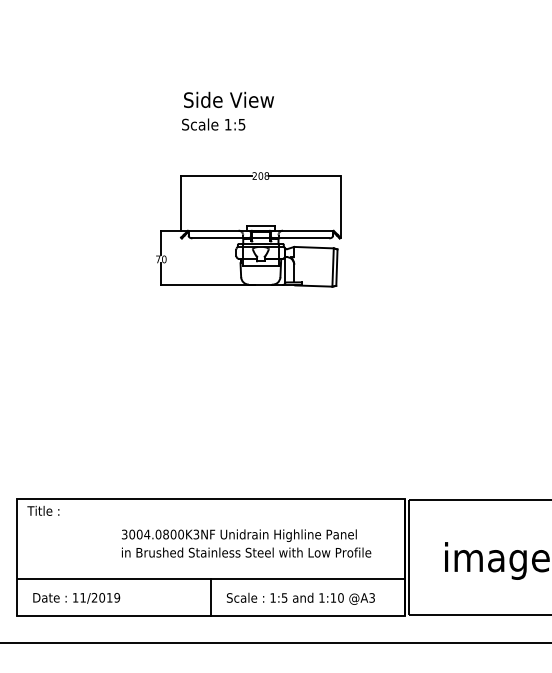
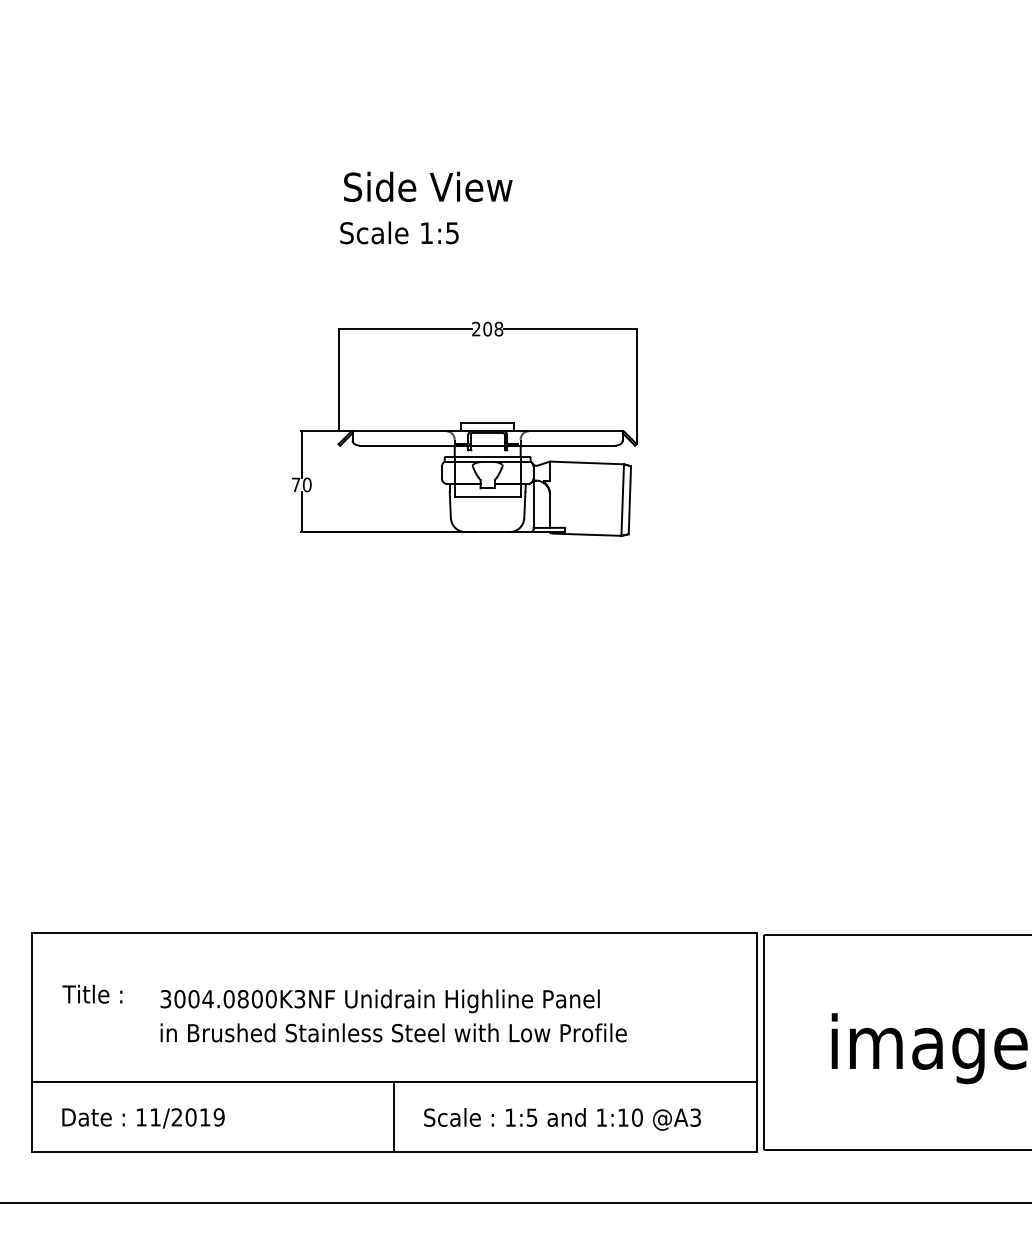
text: (43, 510) -> (92, 993), moved
text: (246, 543) -> (393, 1015), moved

